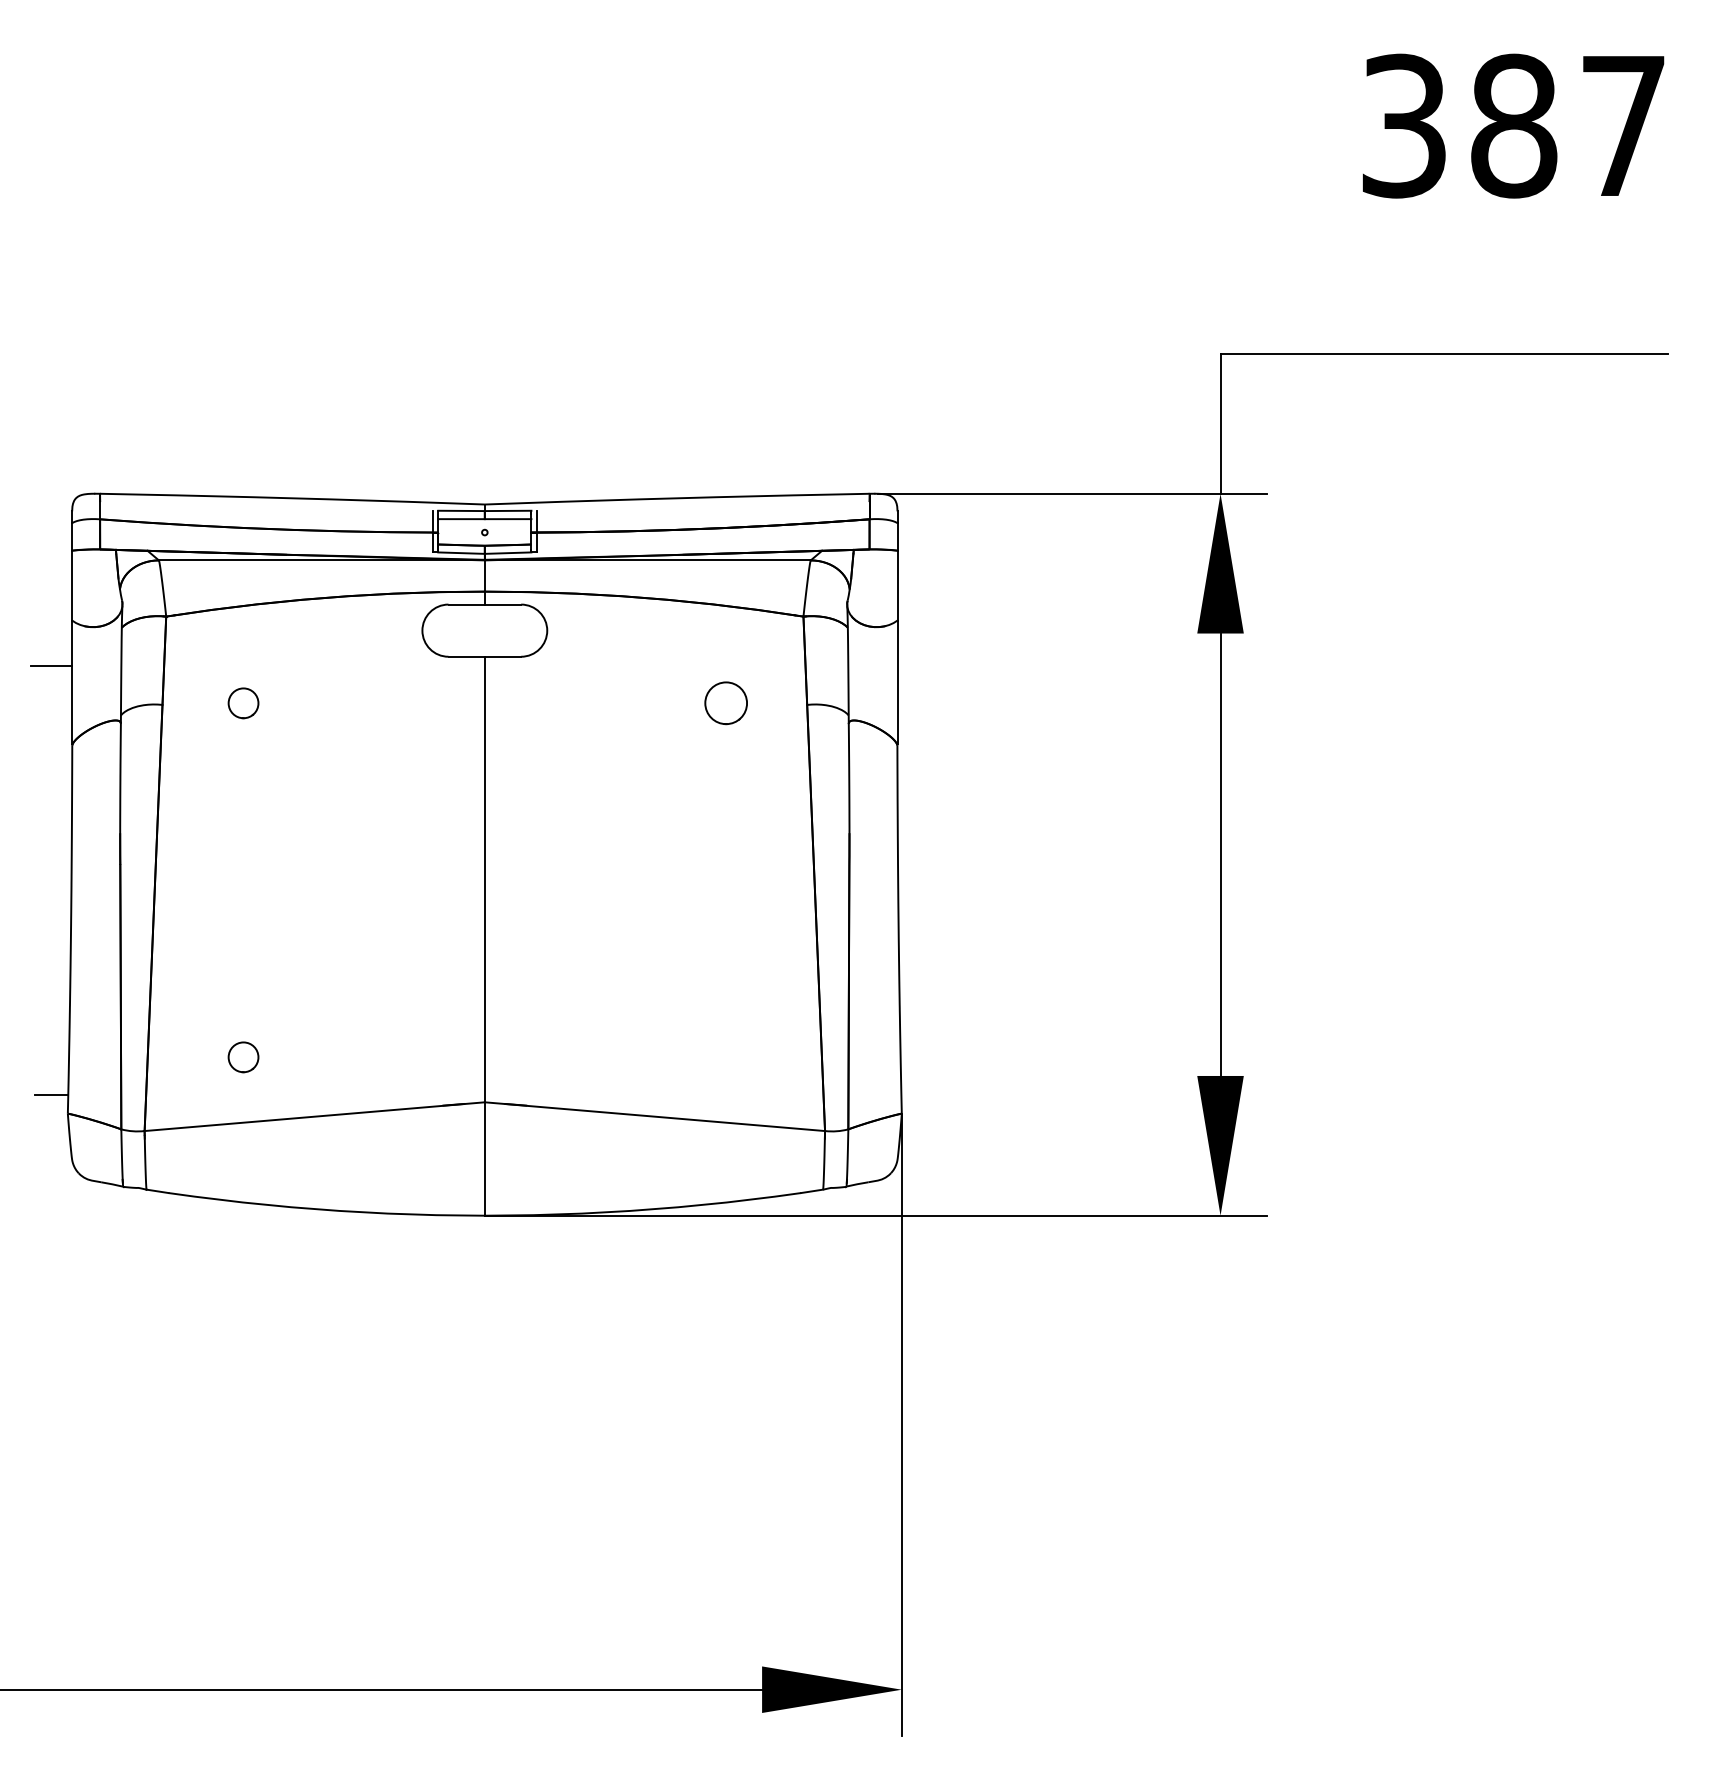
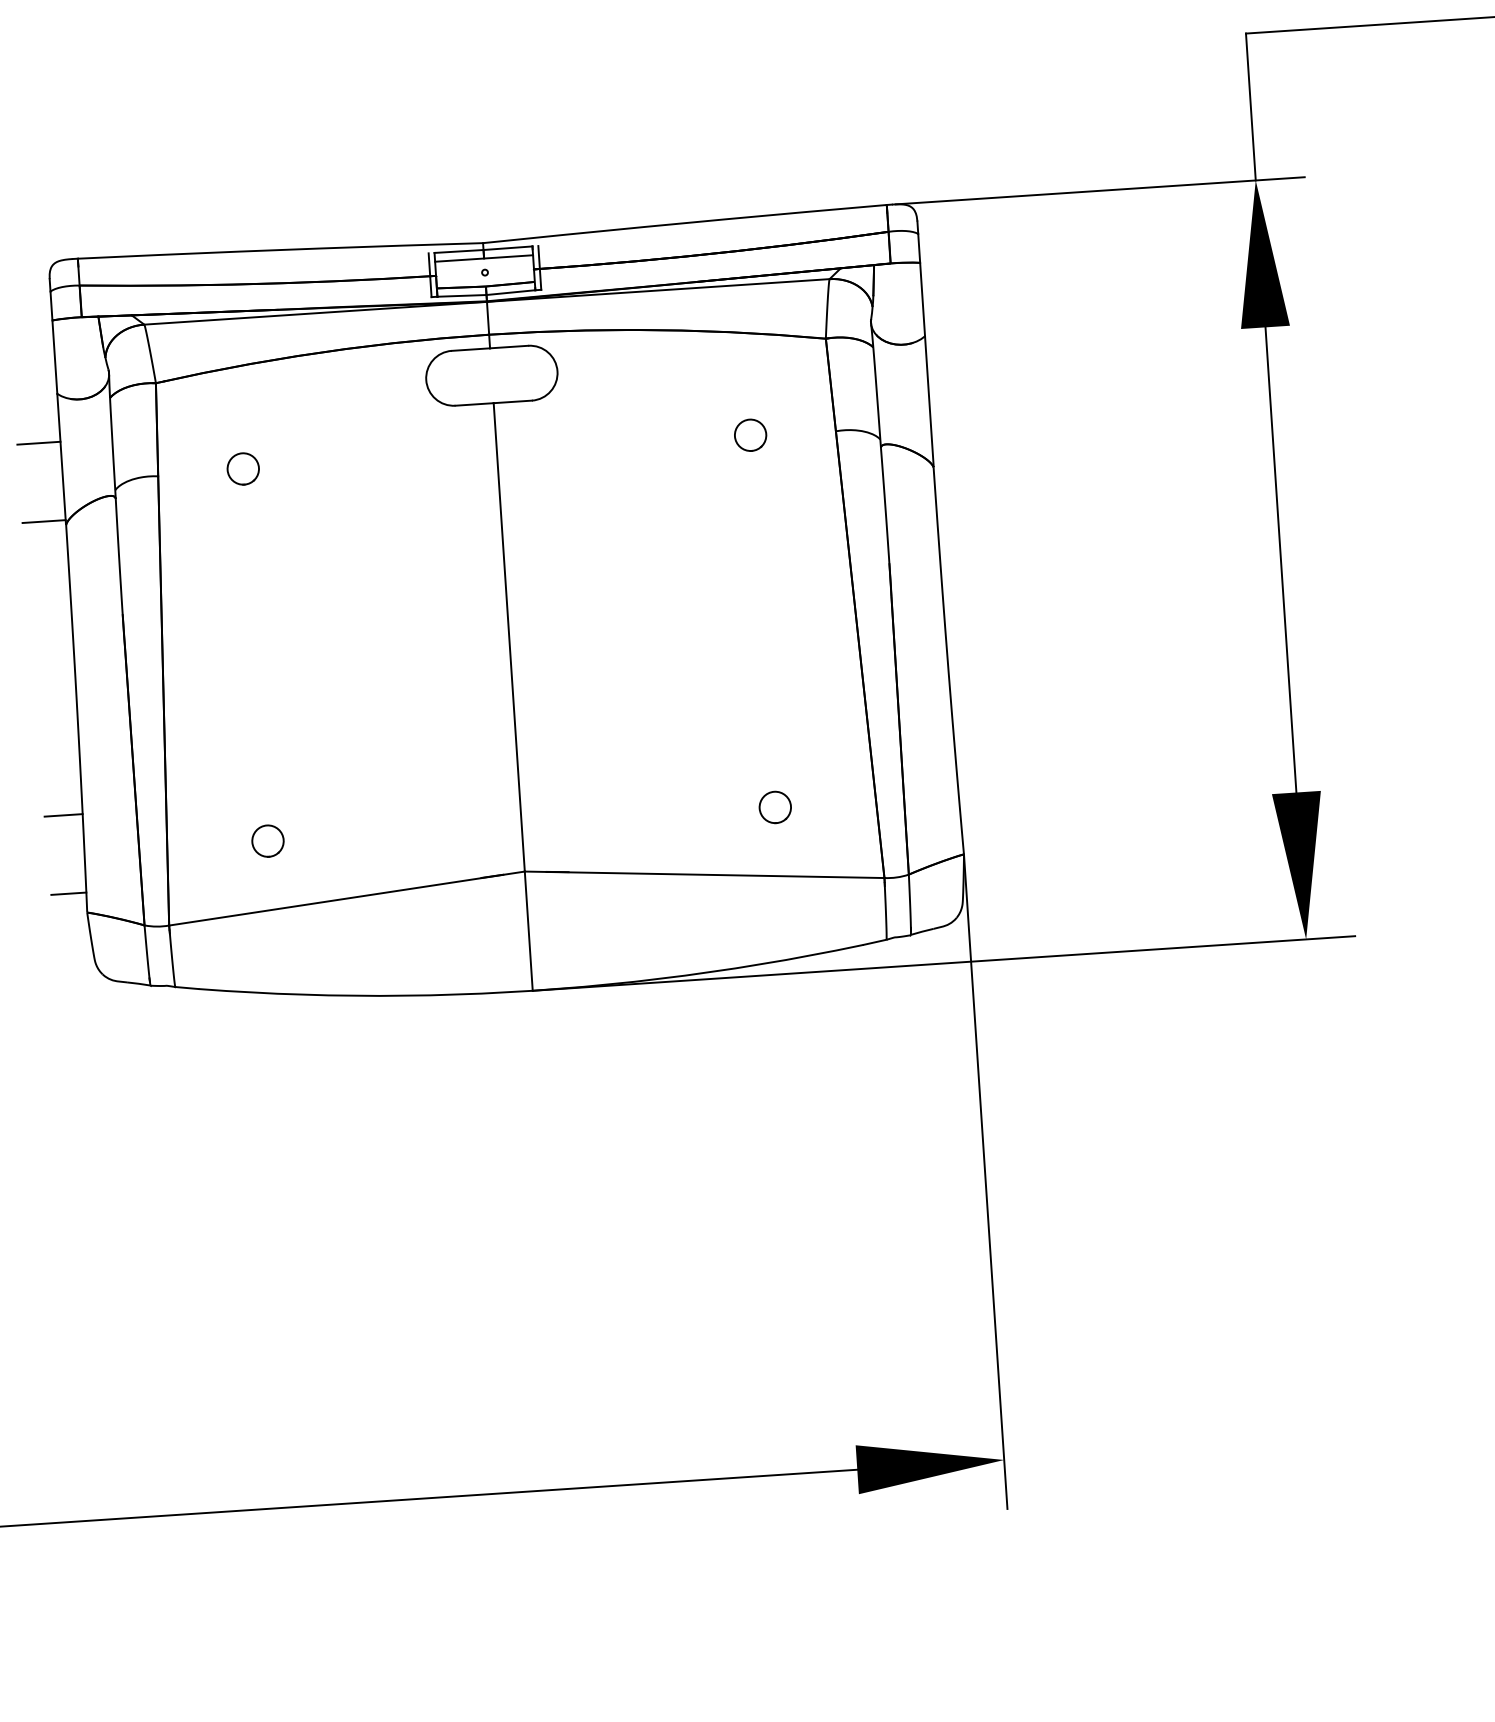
part: (725, 703) -> (749, 435), size x0.71
line: (51, 740) -> (43, 521), added
line: (51, 1020) -> (63, 815), added
part: (725, 1057) -> (774, 807), added

